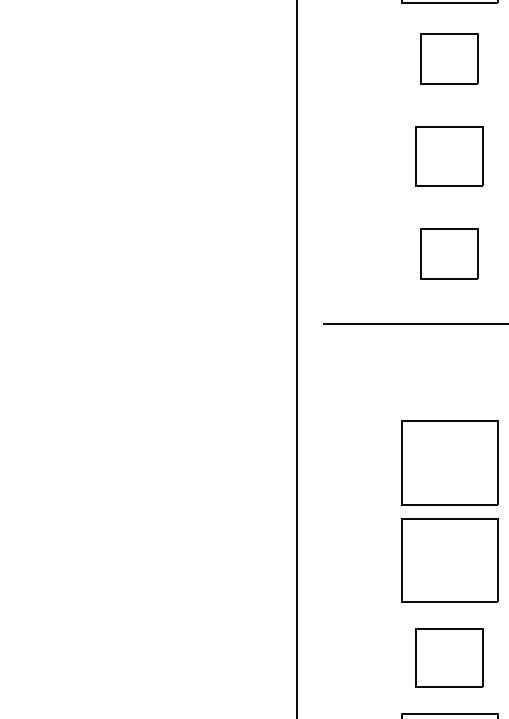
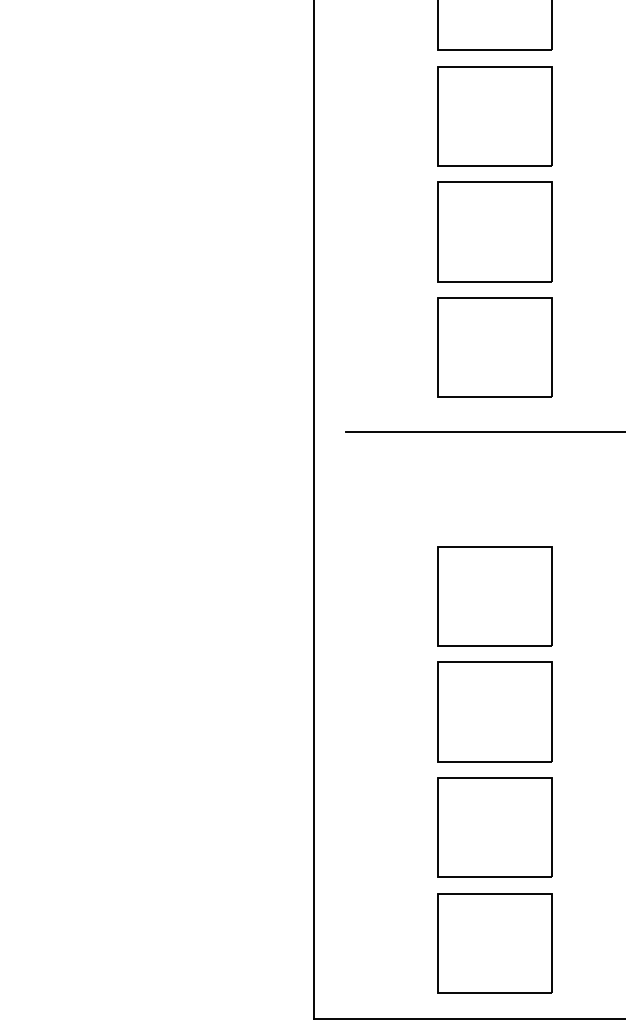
part: (449, 59) -> (494, 116), size x1.67
part: (449, 156) -> (494, 231), size x1.43
part: (449, 253) -> (494, 347), size x1.67
part: (449, 657) -> (494, 827), size x1.43

